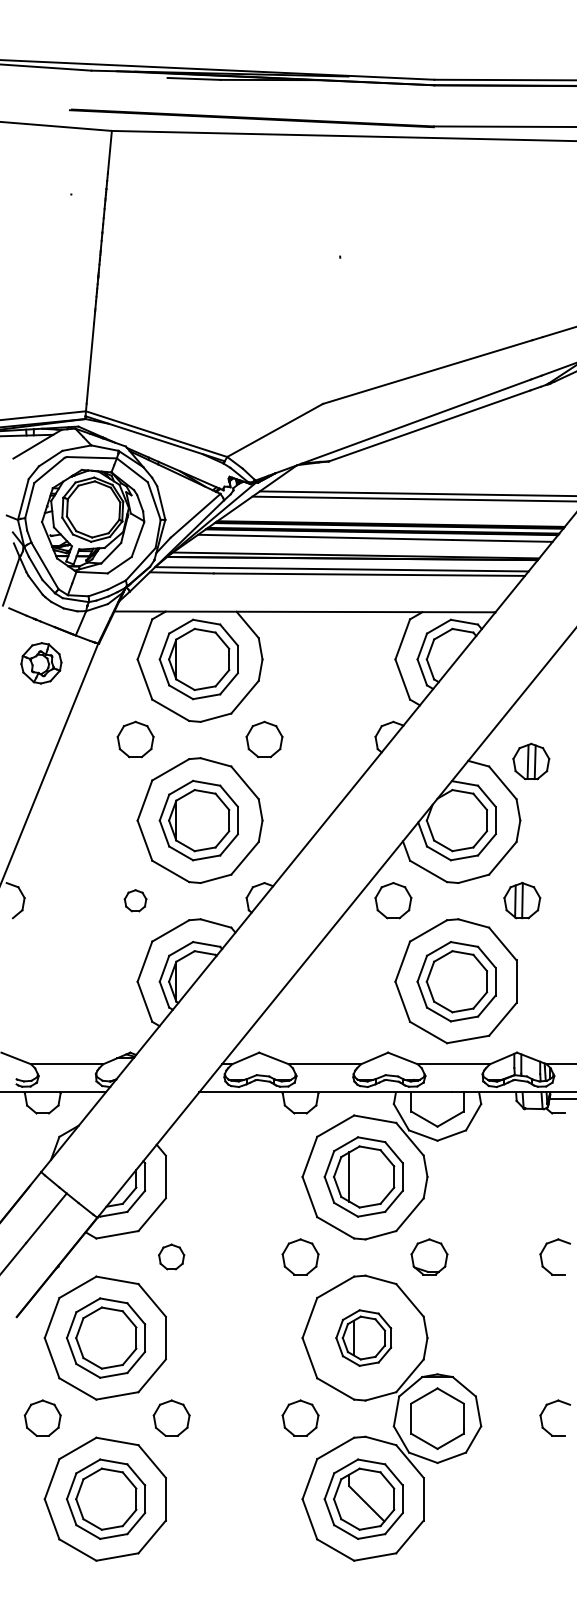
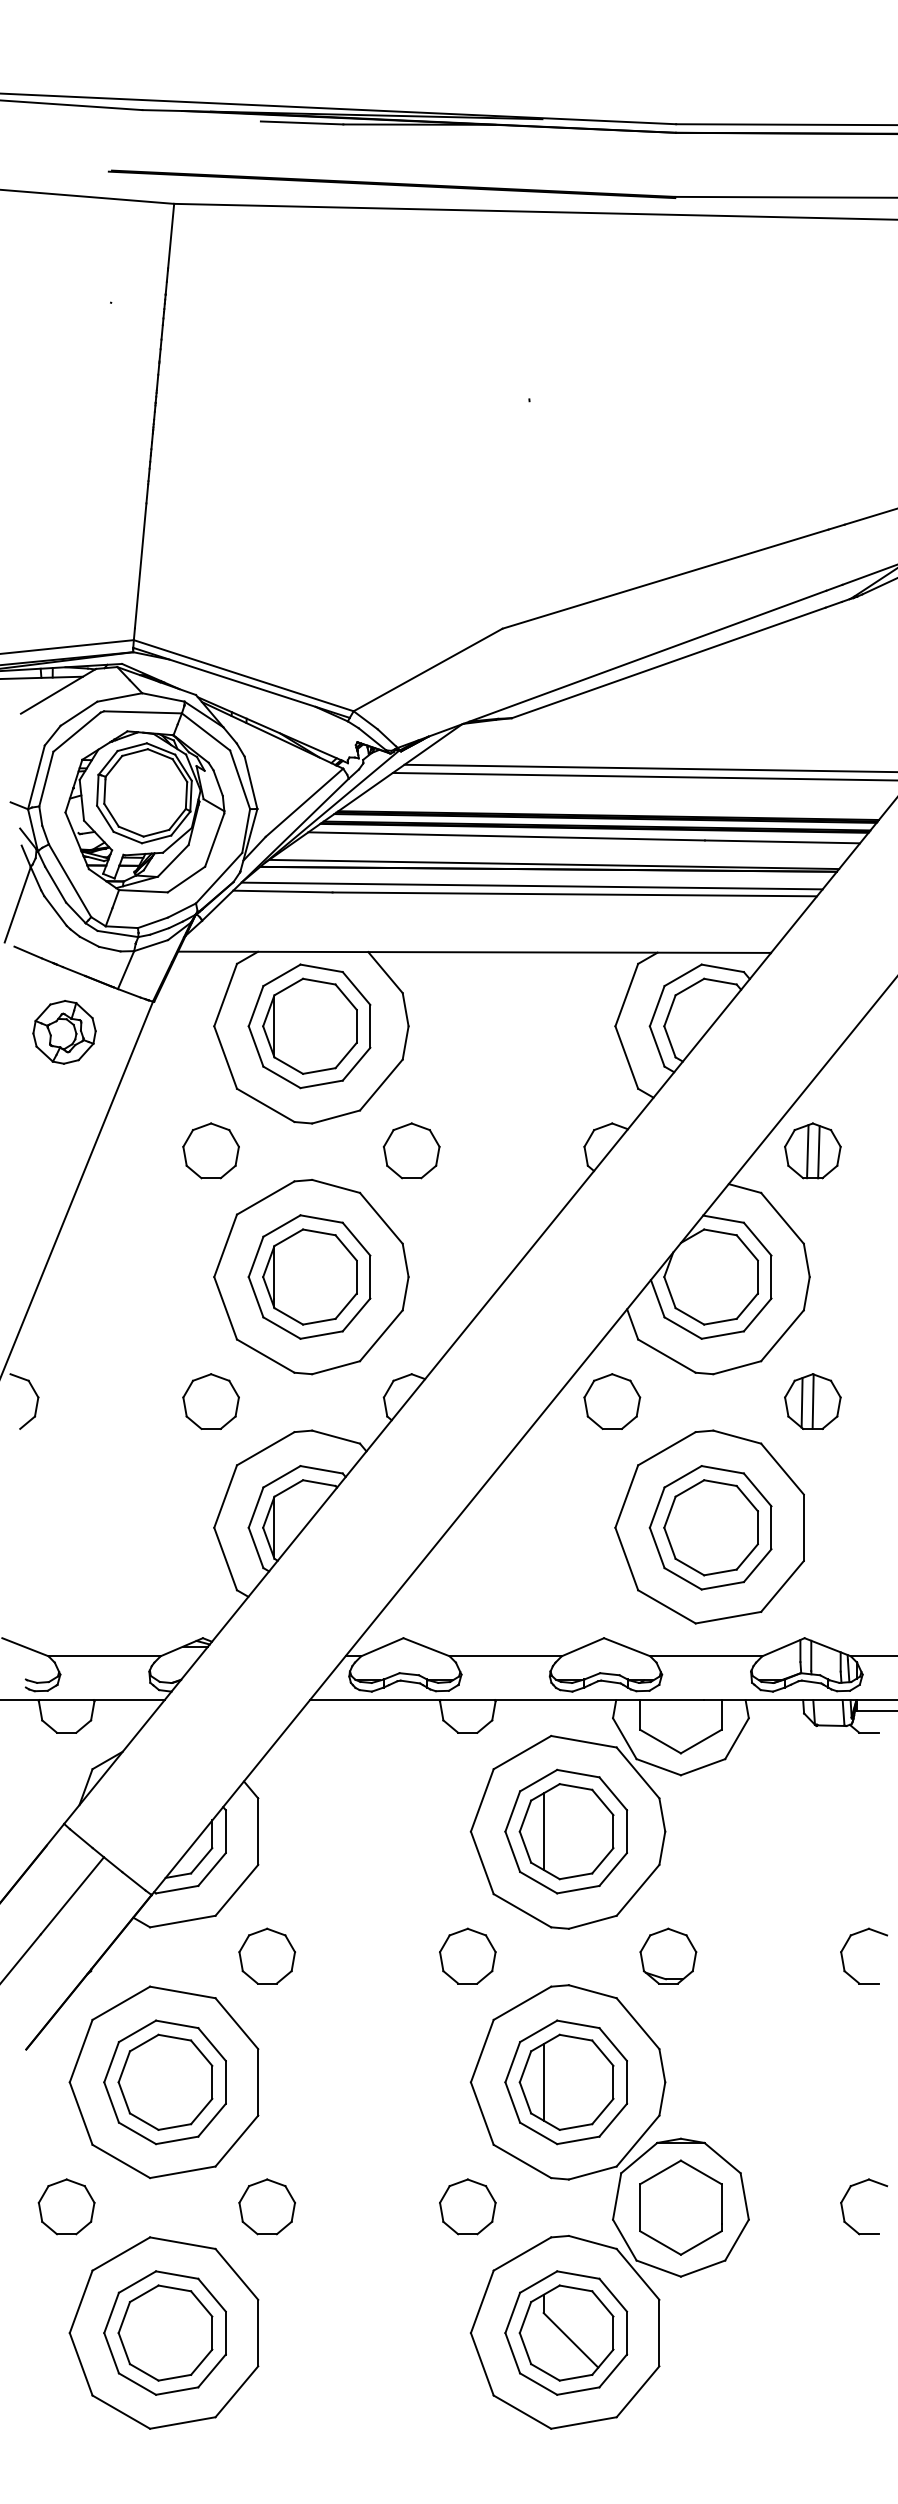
part: (531, 761) -> (813, 1150), moved
part: (135, 900) -> (210, 1401), size x1.67
part: (171, 1256) -> (266, 1955), size x1.43
part: (363, 1337) -> (565, 2081), size x1.43

